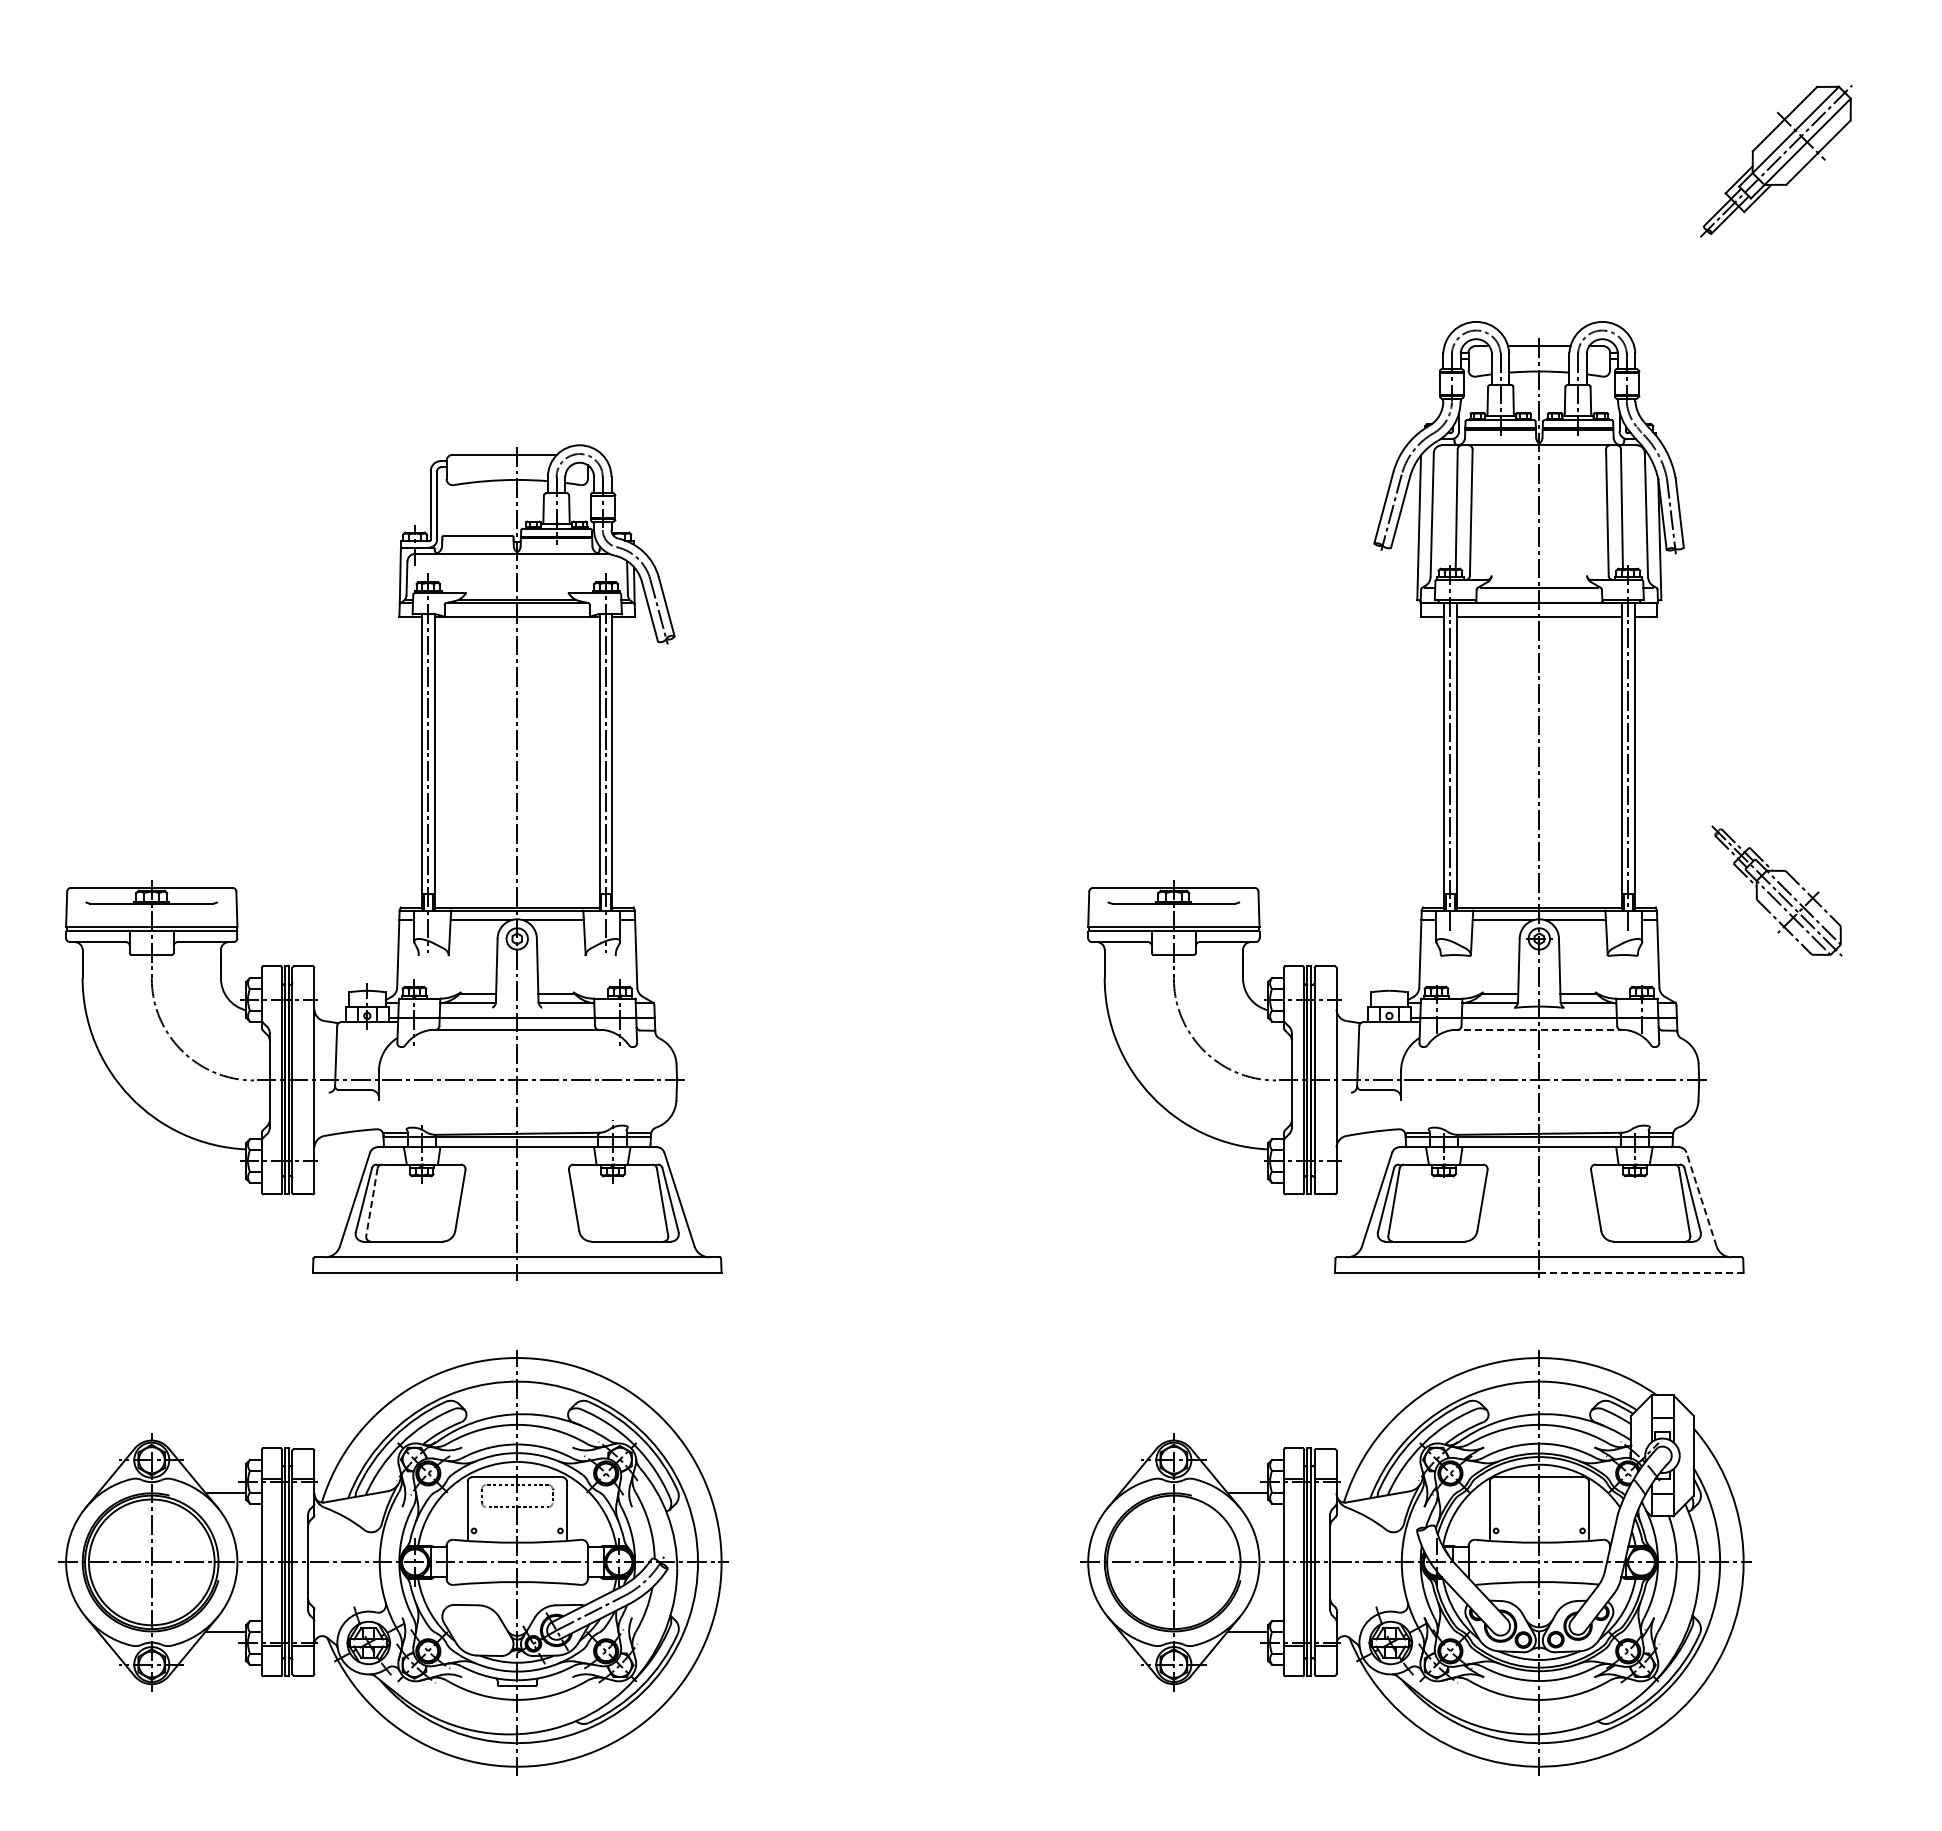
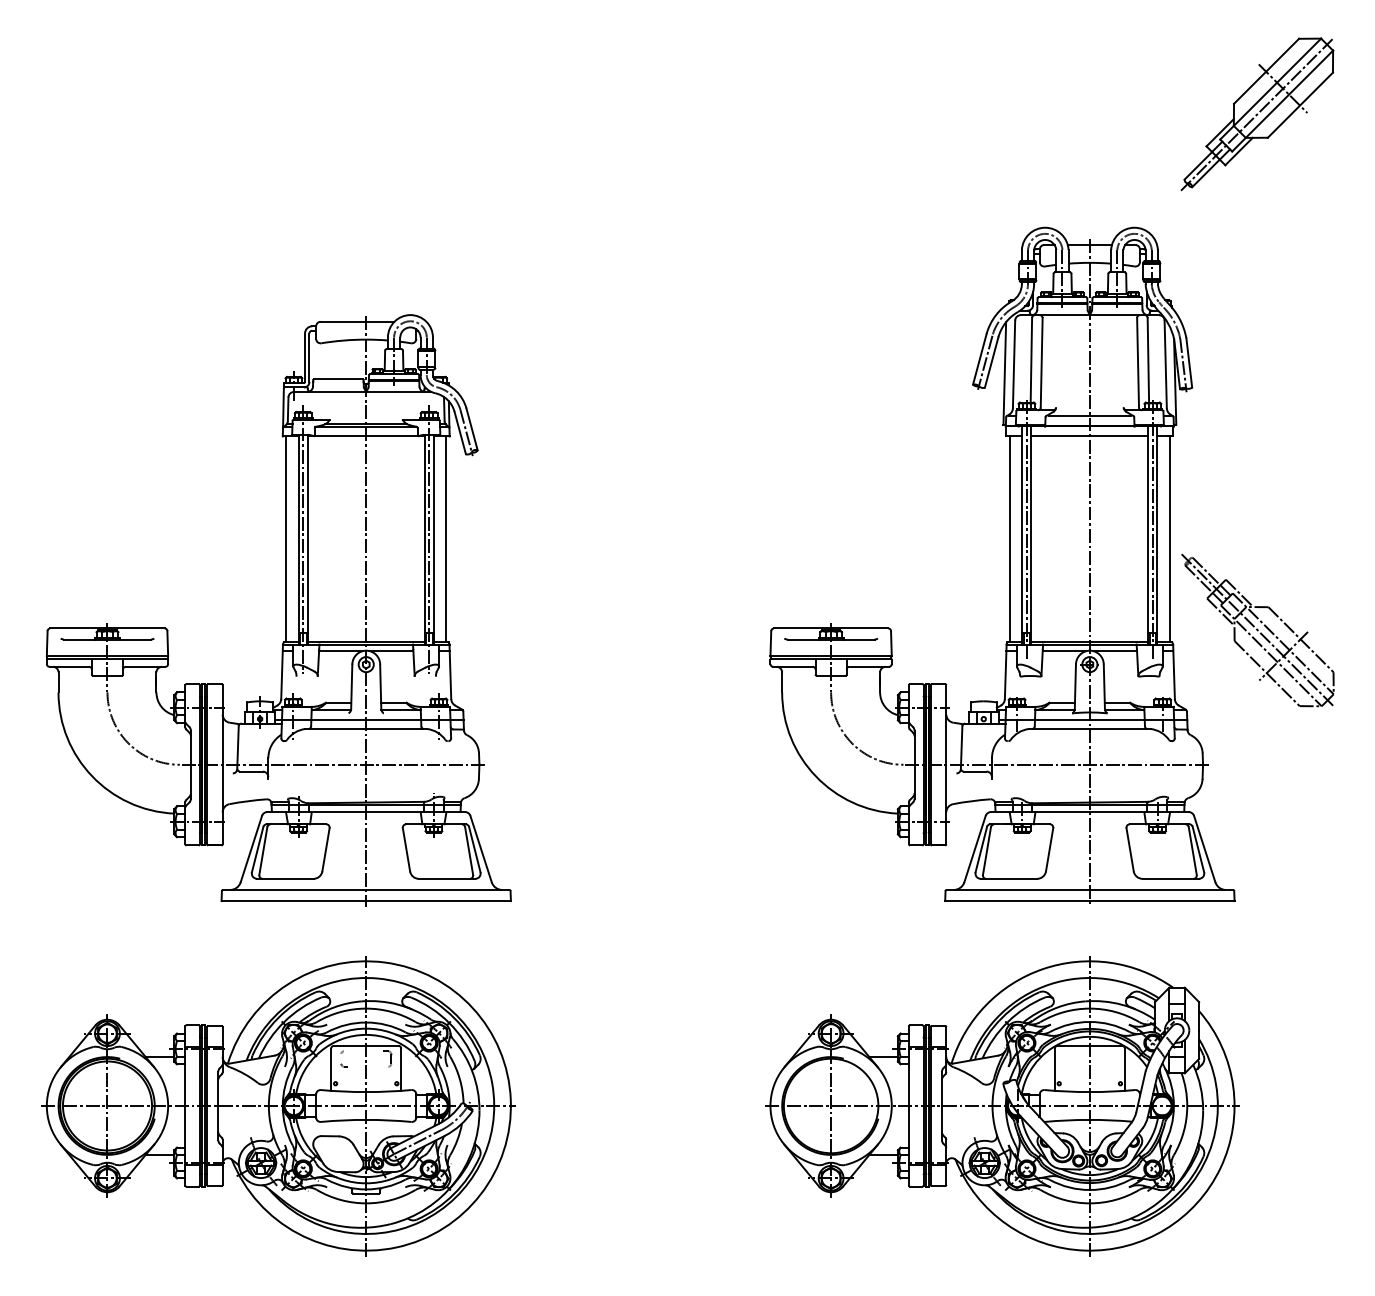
part: (1775, 161) -> (1257, 114), size x1.43
line: (404, 761) -> (286, 538), added
line: (630, 761) -> (446, 538), added
line: (1426, 761) -> (1009, 538), added
line: (1652, 761) -> (1170, 538), added
part: (1776, 890) -> (1257, 630), size x1.67
line: (1539, 1029) -> (1089, 728), dashed -> solid
line: (1701, 1199) -> (1204, 849), dashed -> solid
line: (371, 1202) -> (263, 851), dashed -> solid
line: (1642, 1272) -> (1162, 900), dashed -> solid

